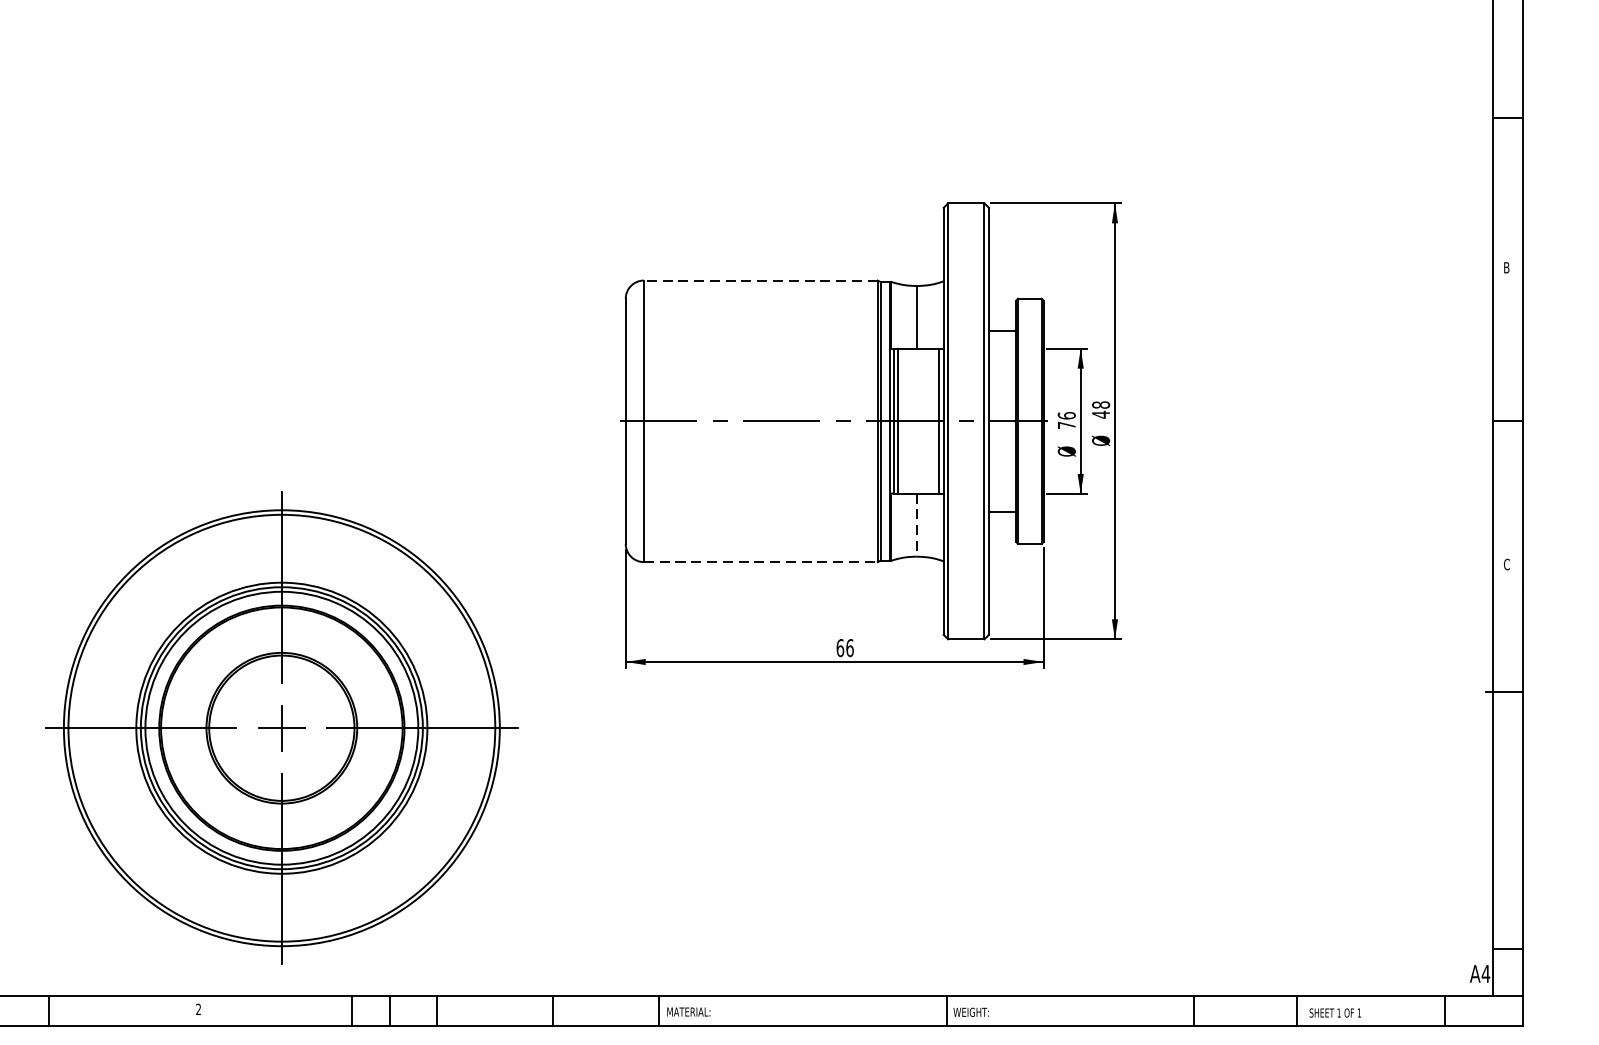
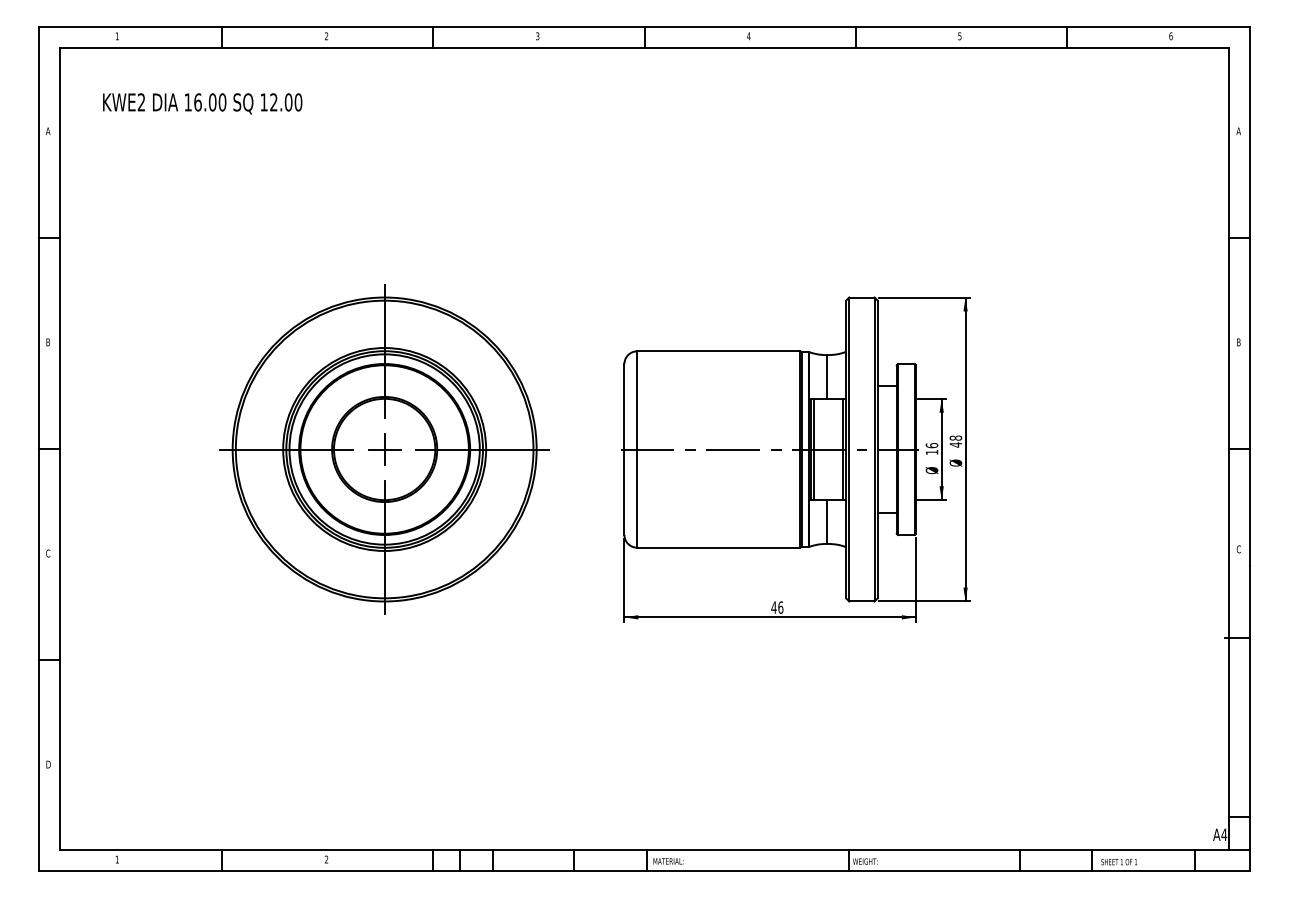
line: (760, 280) -> (718, 351), dashed -> solid
text: (1066, 425) -> (931, 452), 76 -> 16
line: (916, 526) -> (827, 522), dashed -> solid
line: (760, 561) -> (718, 547), dashed -> solid
text: (839, 647) -> (773, 607), 66 -> 46
part: (281, 728) -> (384, 449), moved

